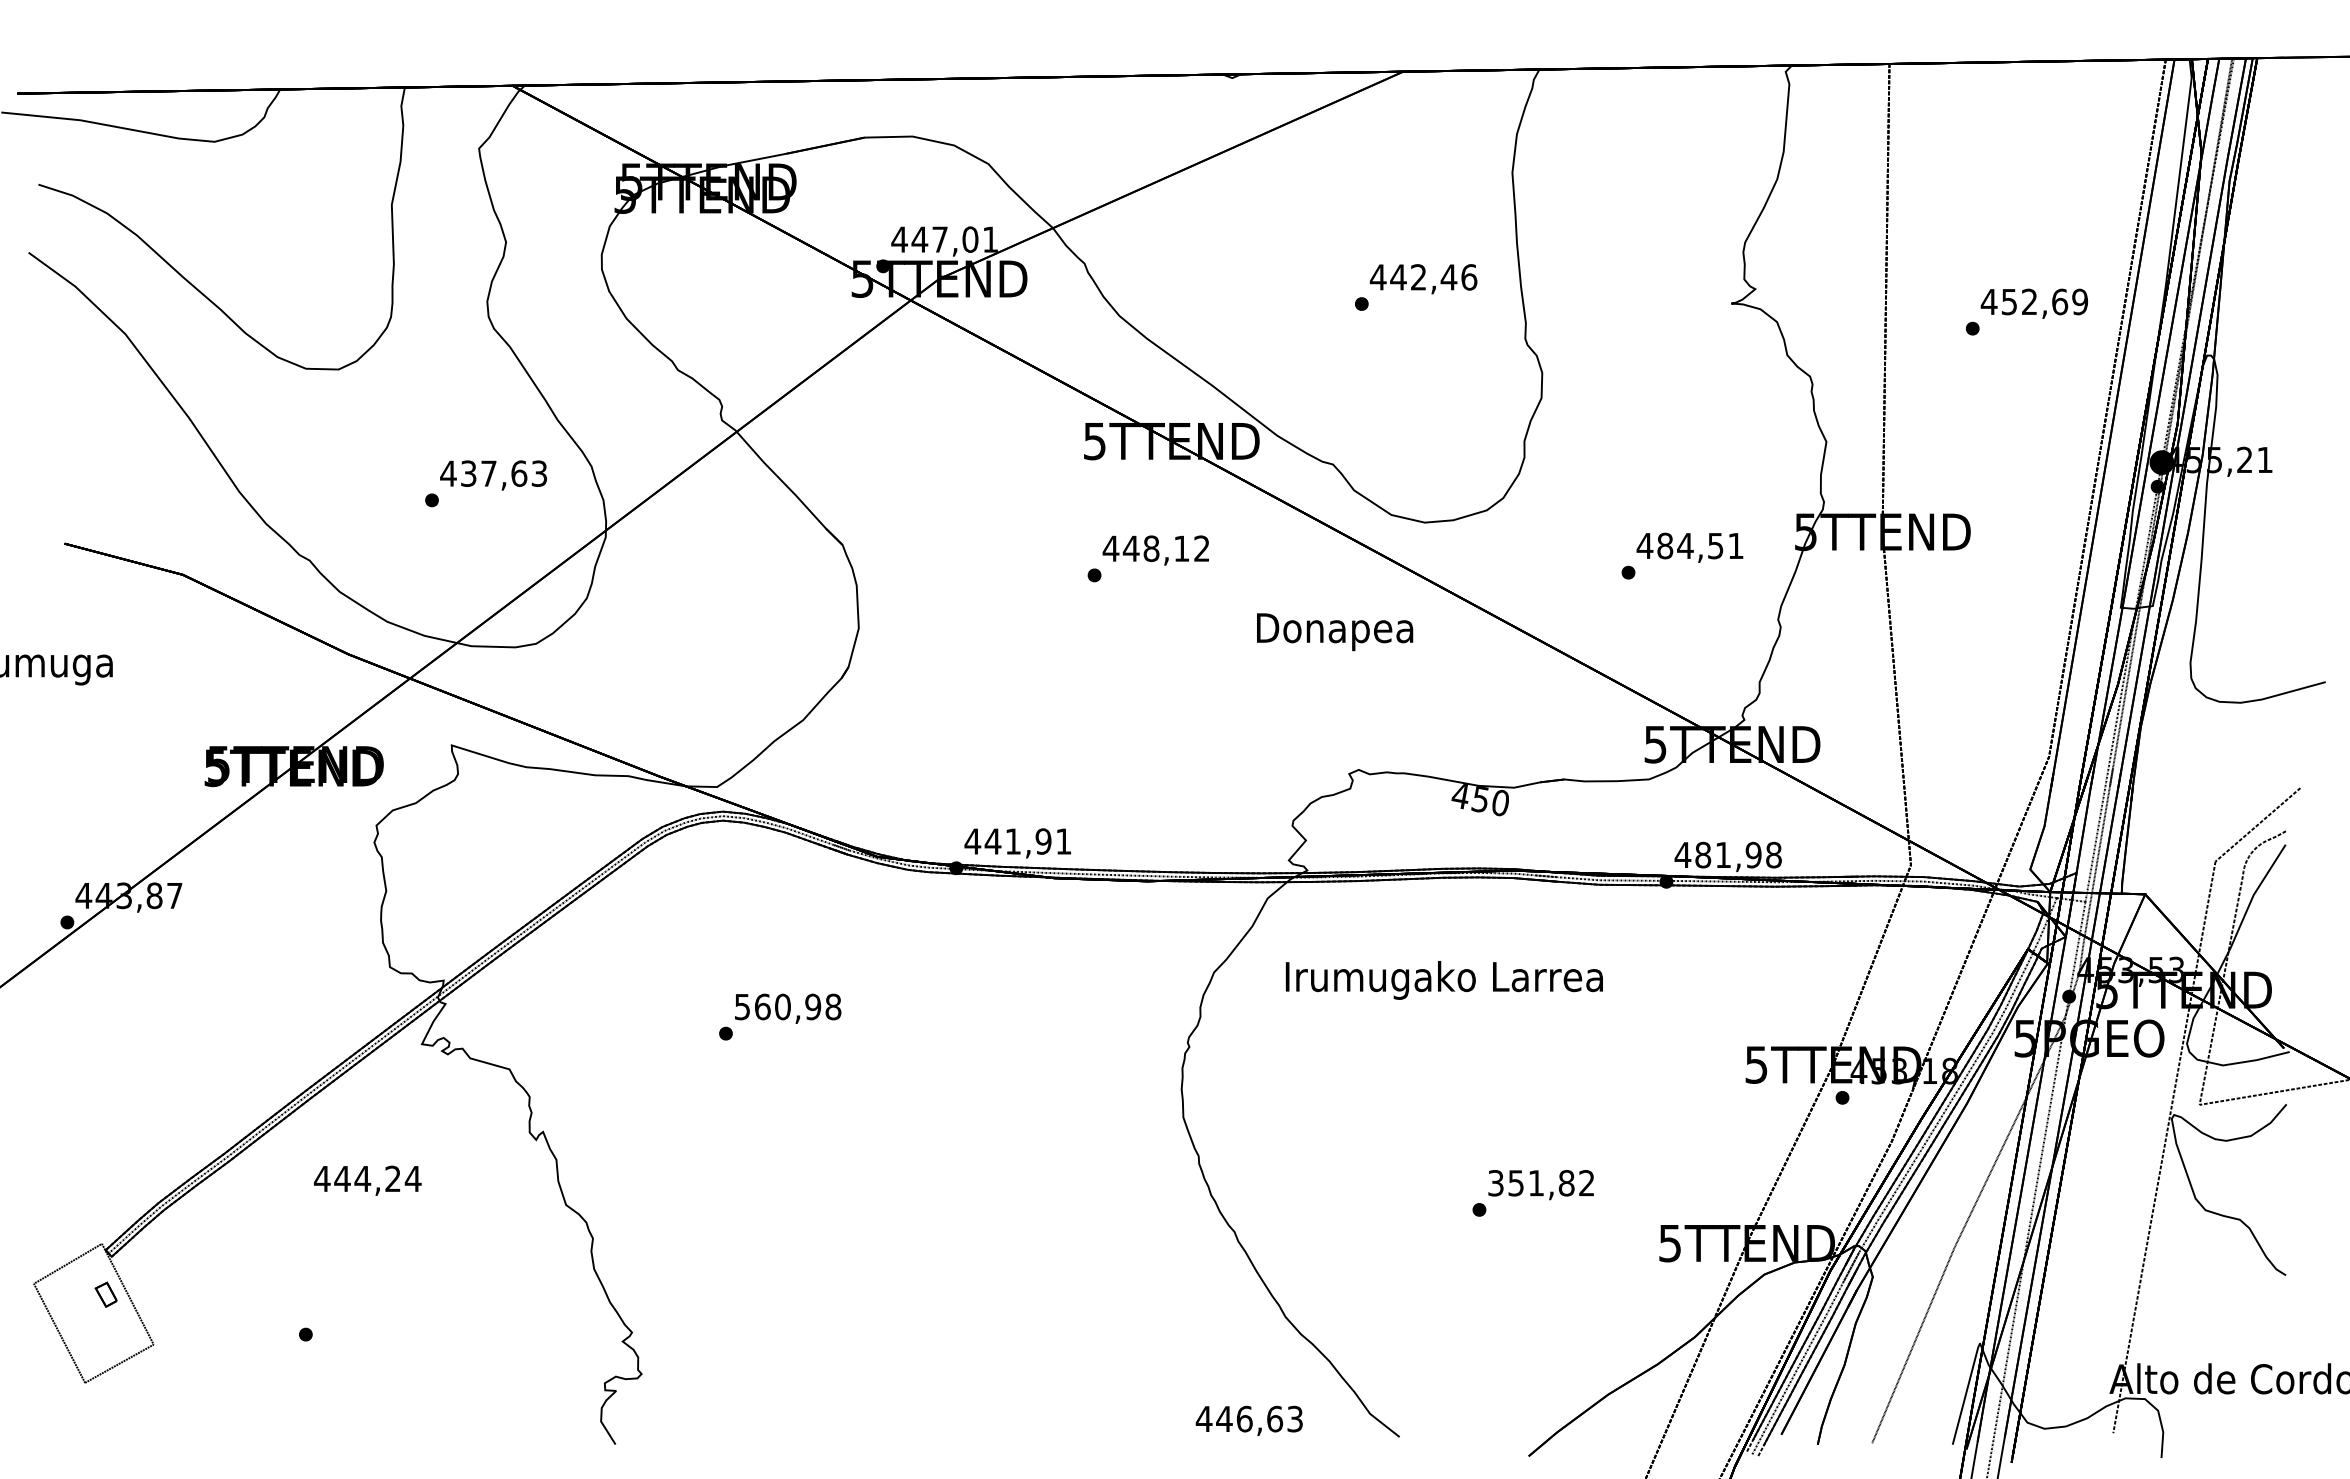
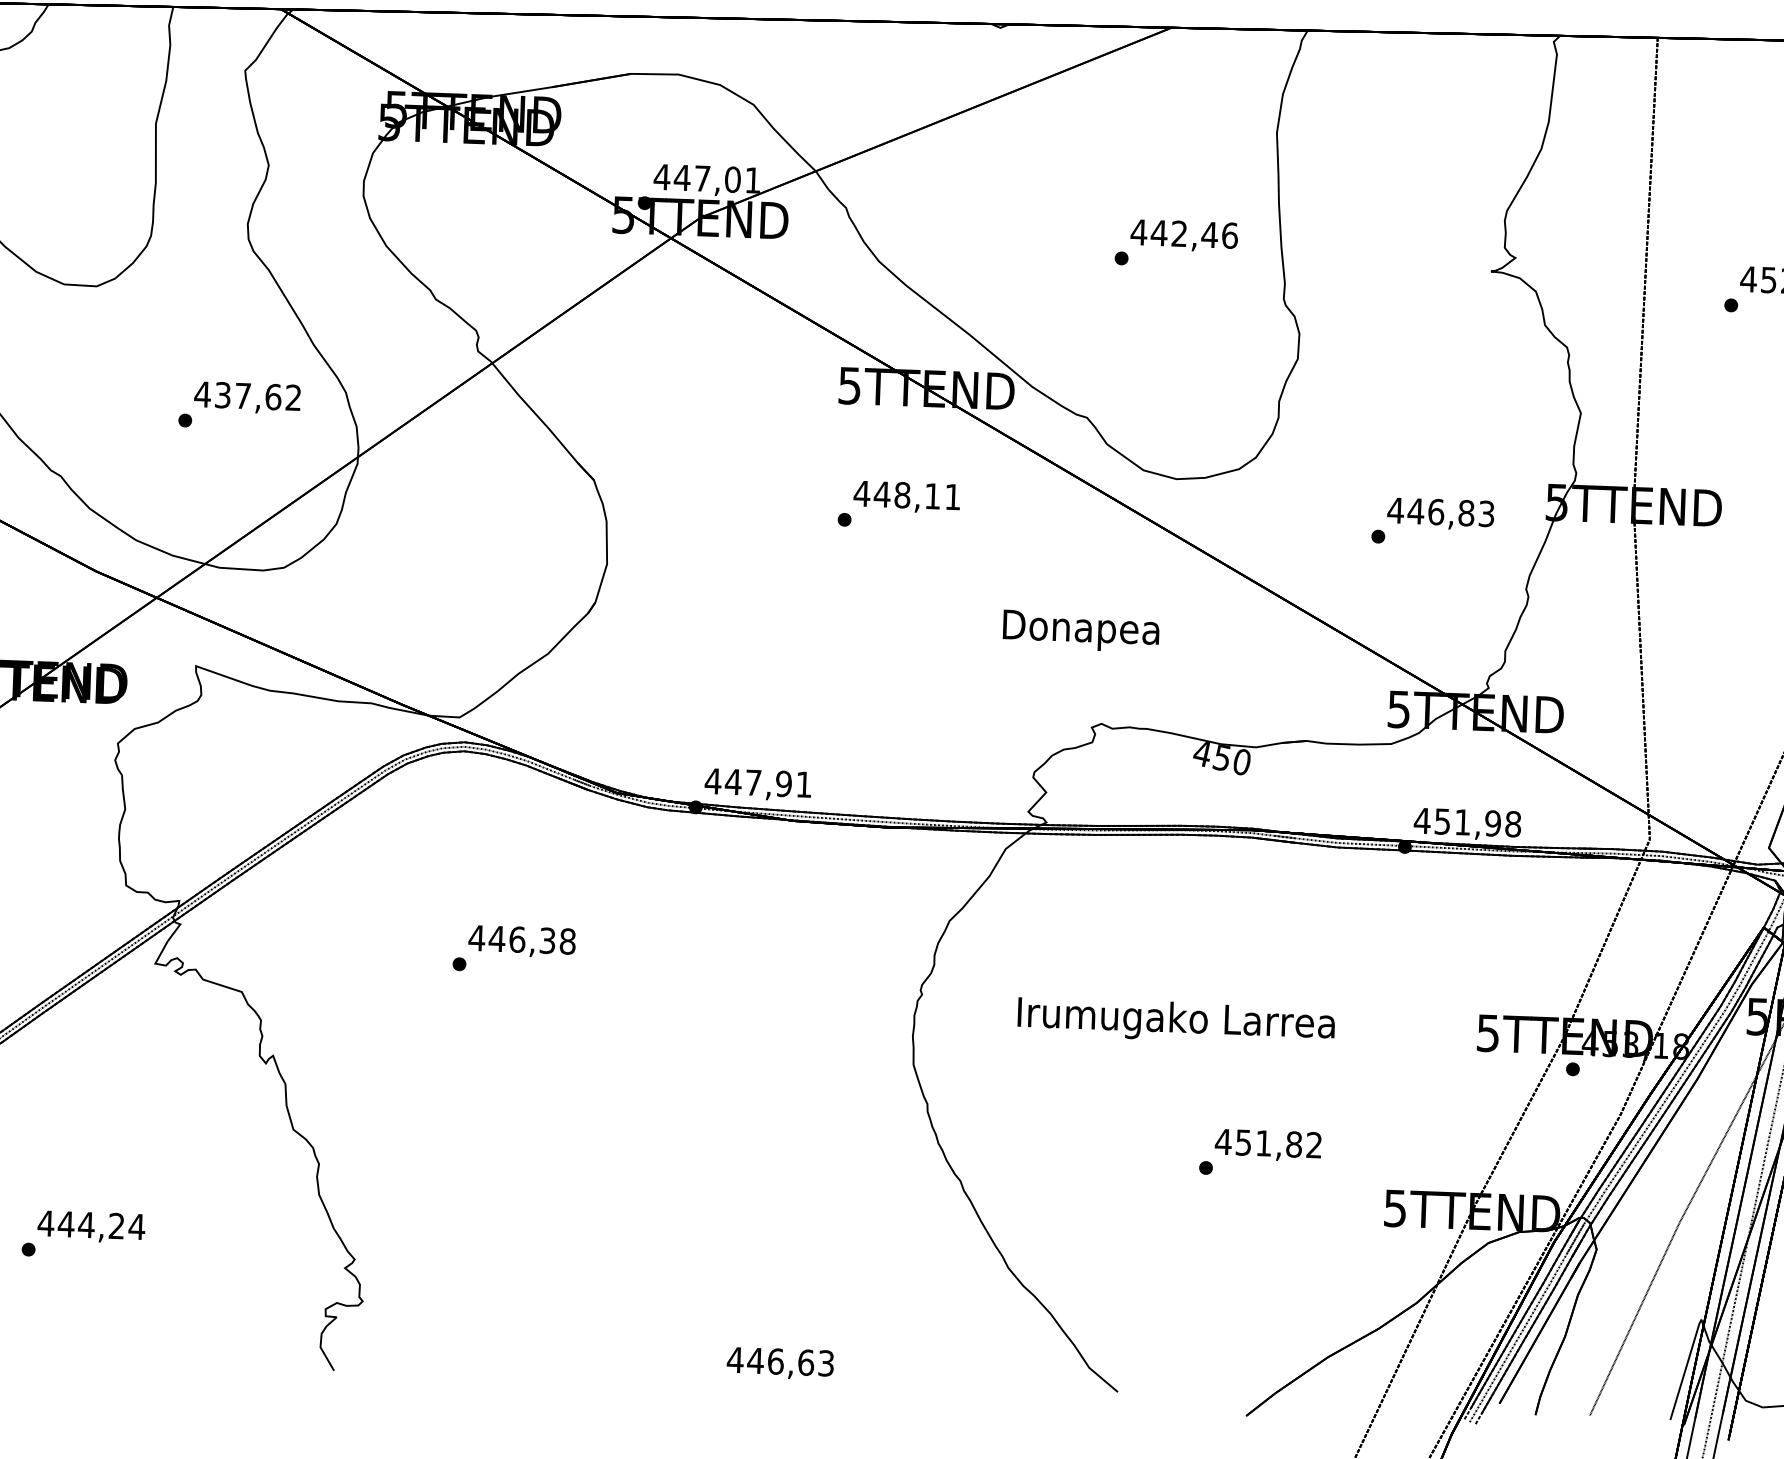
text: (538, 473) -> (292, 397), 437,63 -> 437,62
text: (1699, 545) -> (1450, 512), 484,51 -> 446,83
text: (1201, 548) -> (952, 496), 448,12 -> 448,11
text: (1335, 632) -> (1081, 631), moved
text: (1012, 841) -> (752, 782), 441,91 -> 447,91
text: (1703, 854) -> (1442, 821), 481,98 -> 451,98
text: (1443, 980) -> (1175, 1021), moved
text: (777, 1006) -> (511, 939), 560,98 -> 446,38
text: (367, 1180) -> (91, 1226), moved
text: (1495, 1183) -> (1223, 1142), 351,82 -> 451,82
text: (1248, 1420) -> (779, 1363), moved

